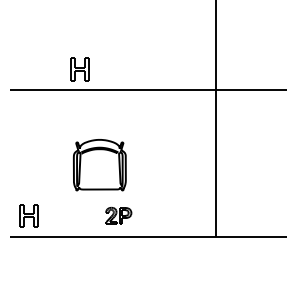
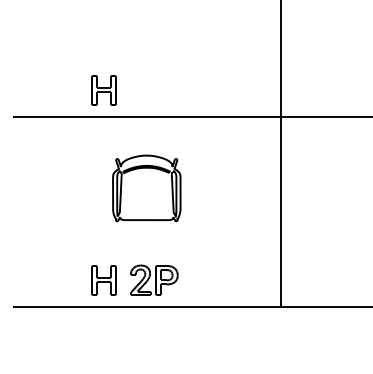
part: (99, 165) -> (146, 188), moved
part: (28, 215) -> (103, 280), moved
part: (118, 215) -> (154, 279), size x1.43

